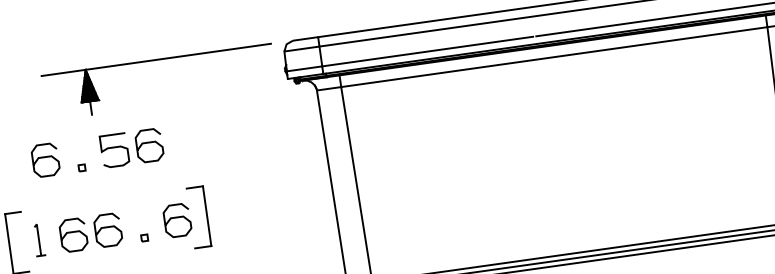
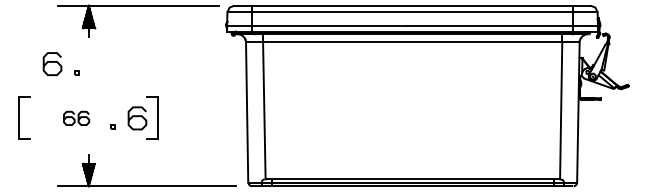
part: (132, 147) -> (113, 63), removed
part: (90, 232) -> (76, 118), size x0.6
part: (37, 238) -> (39, 117), removed

